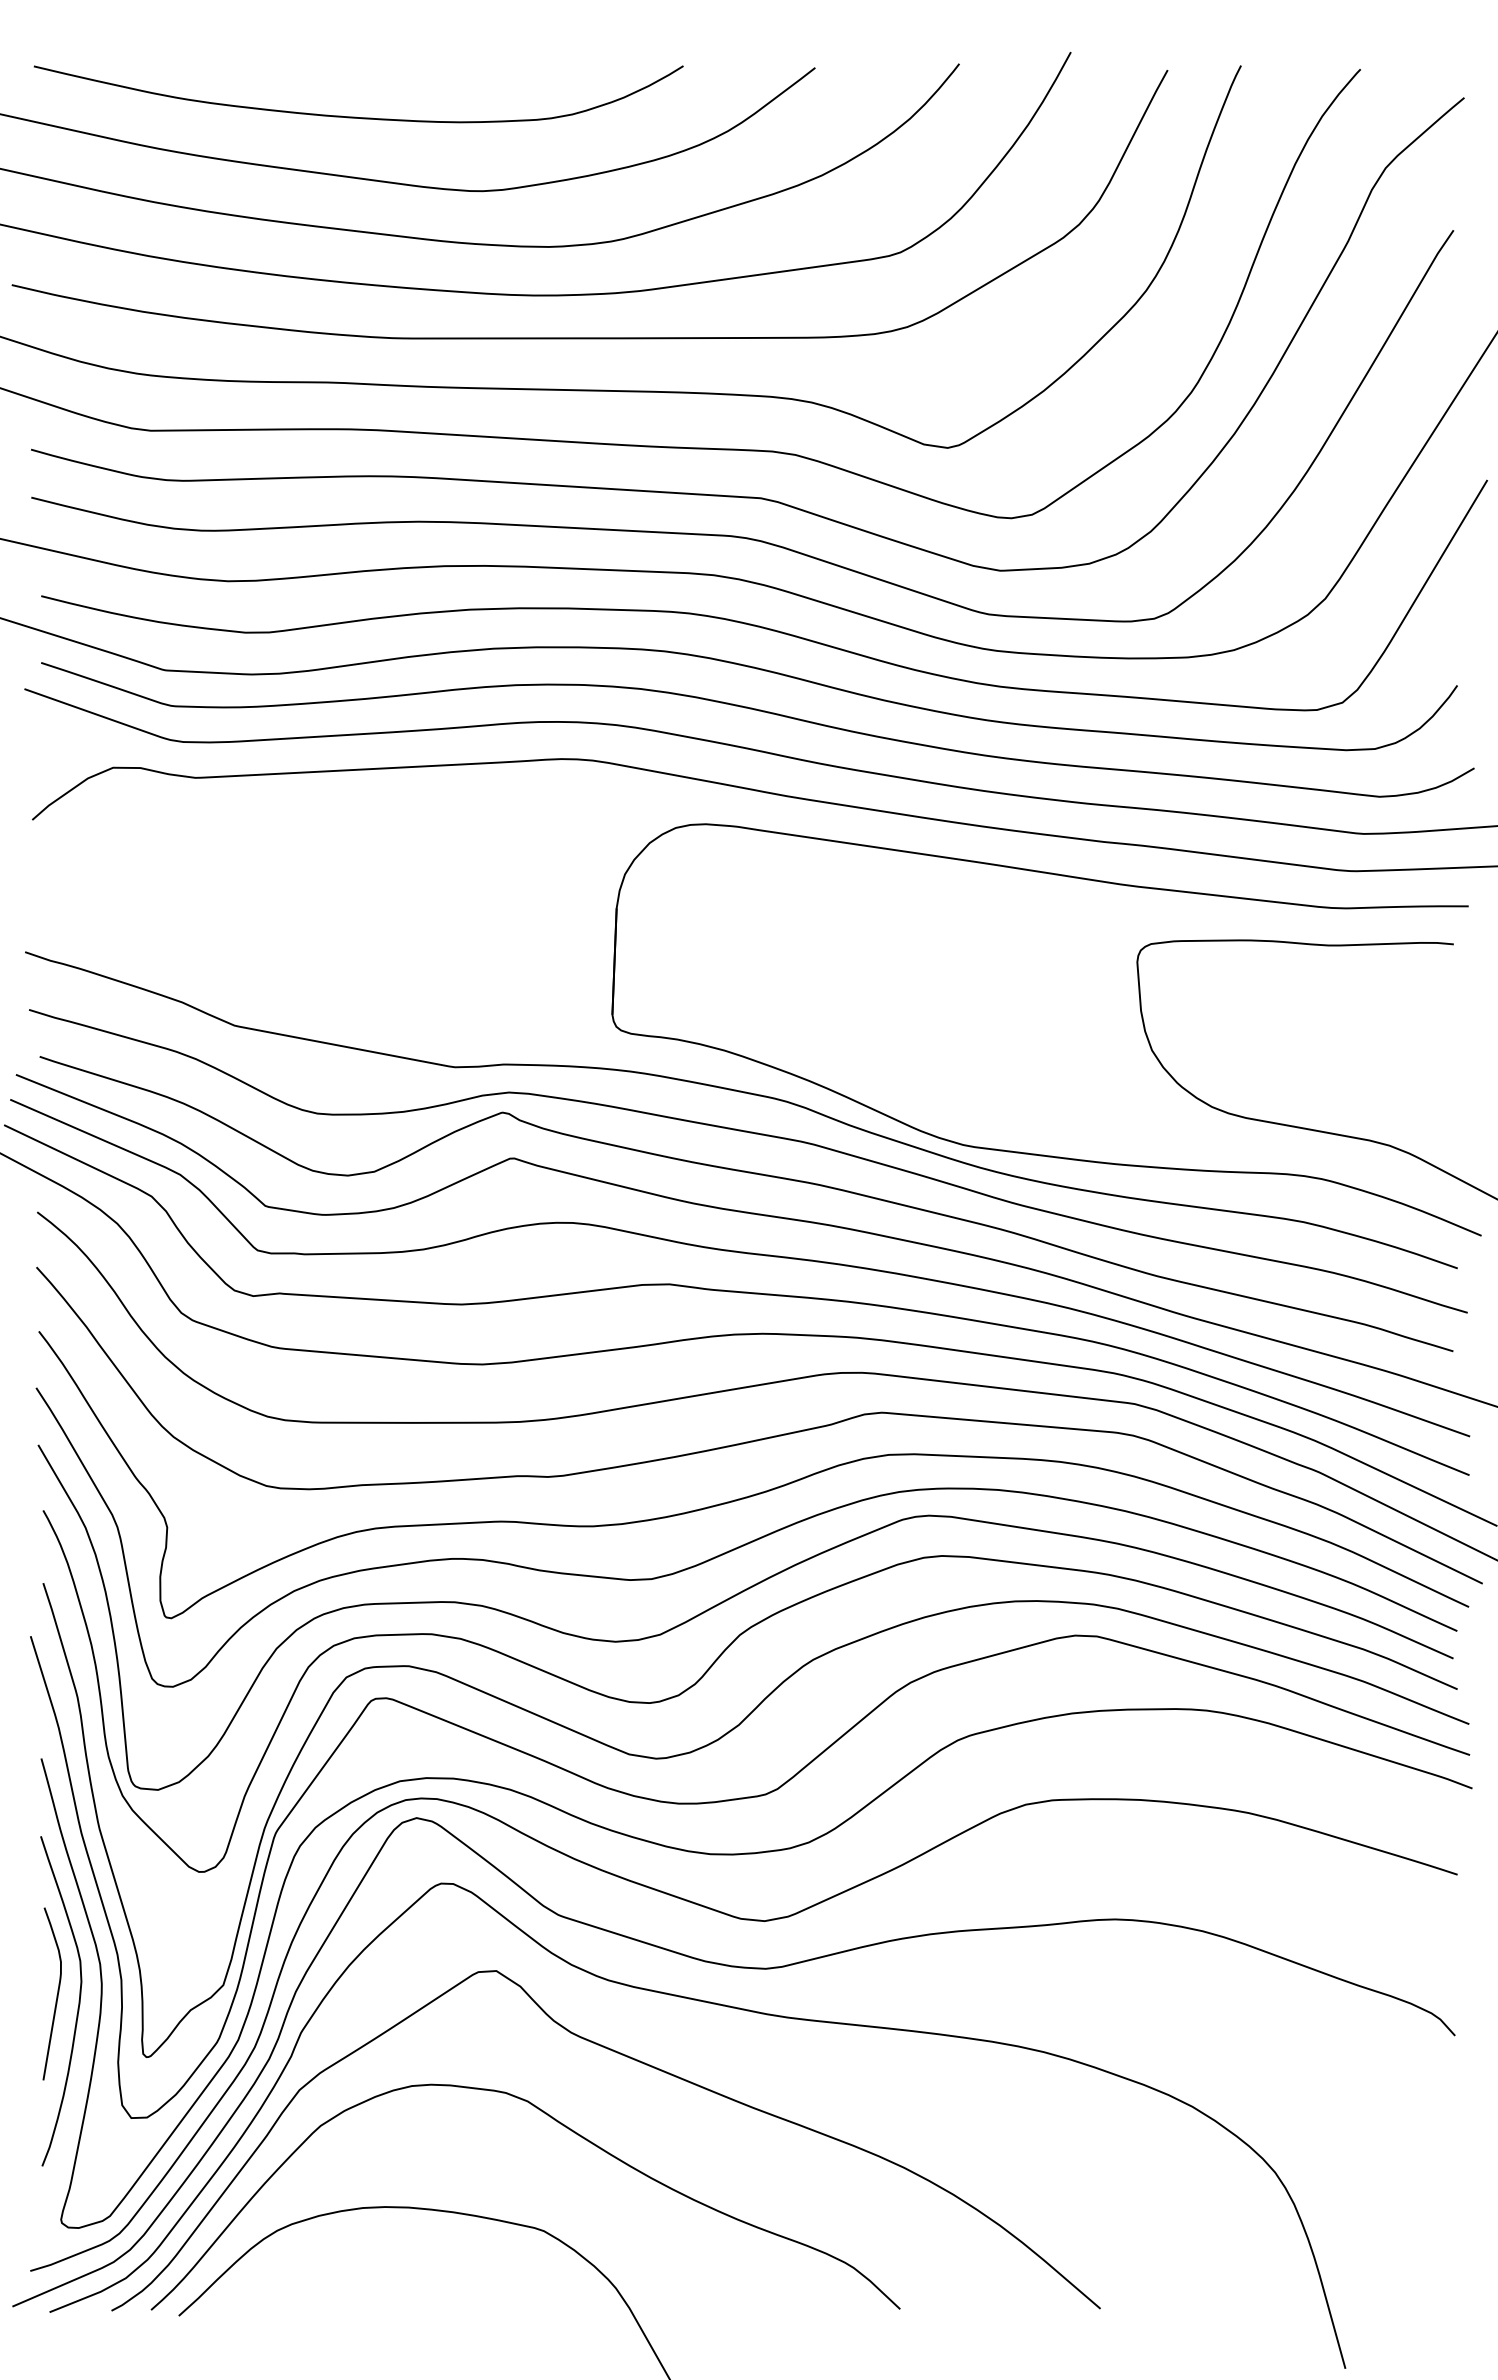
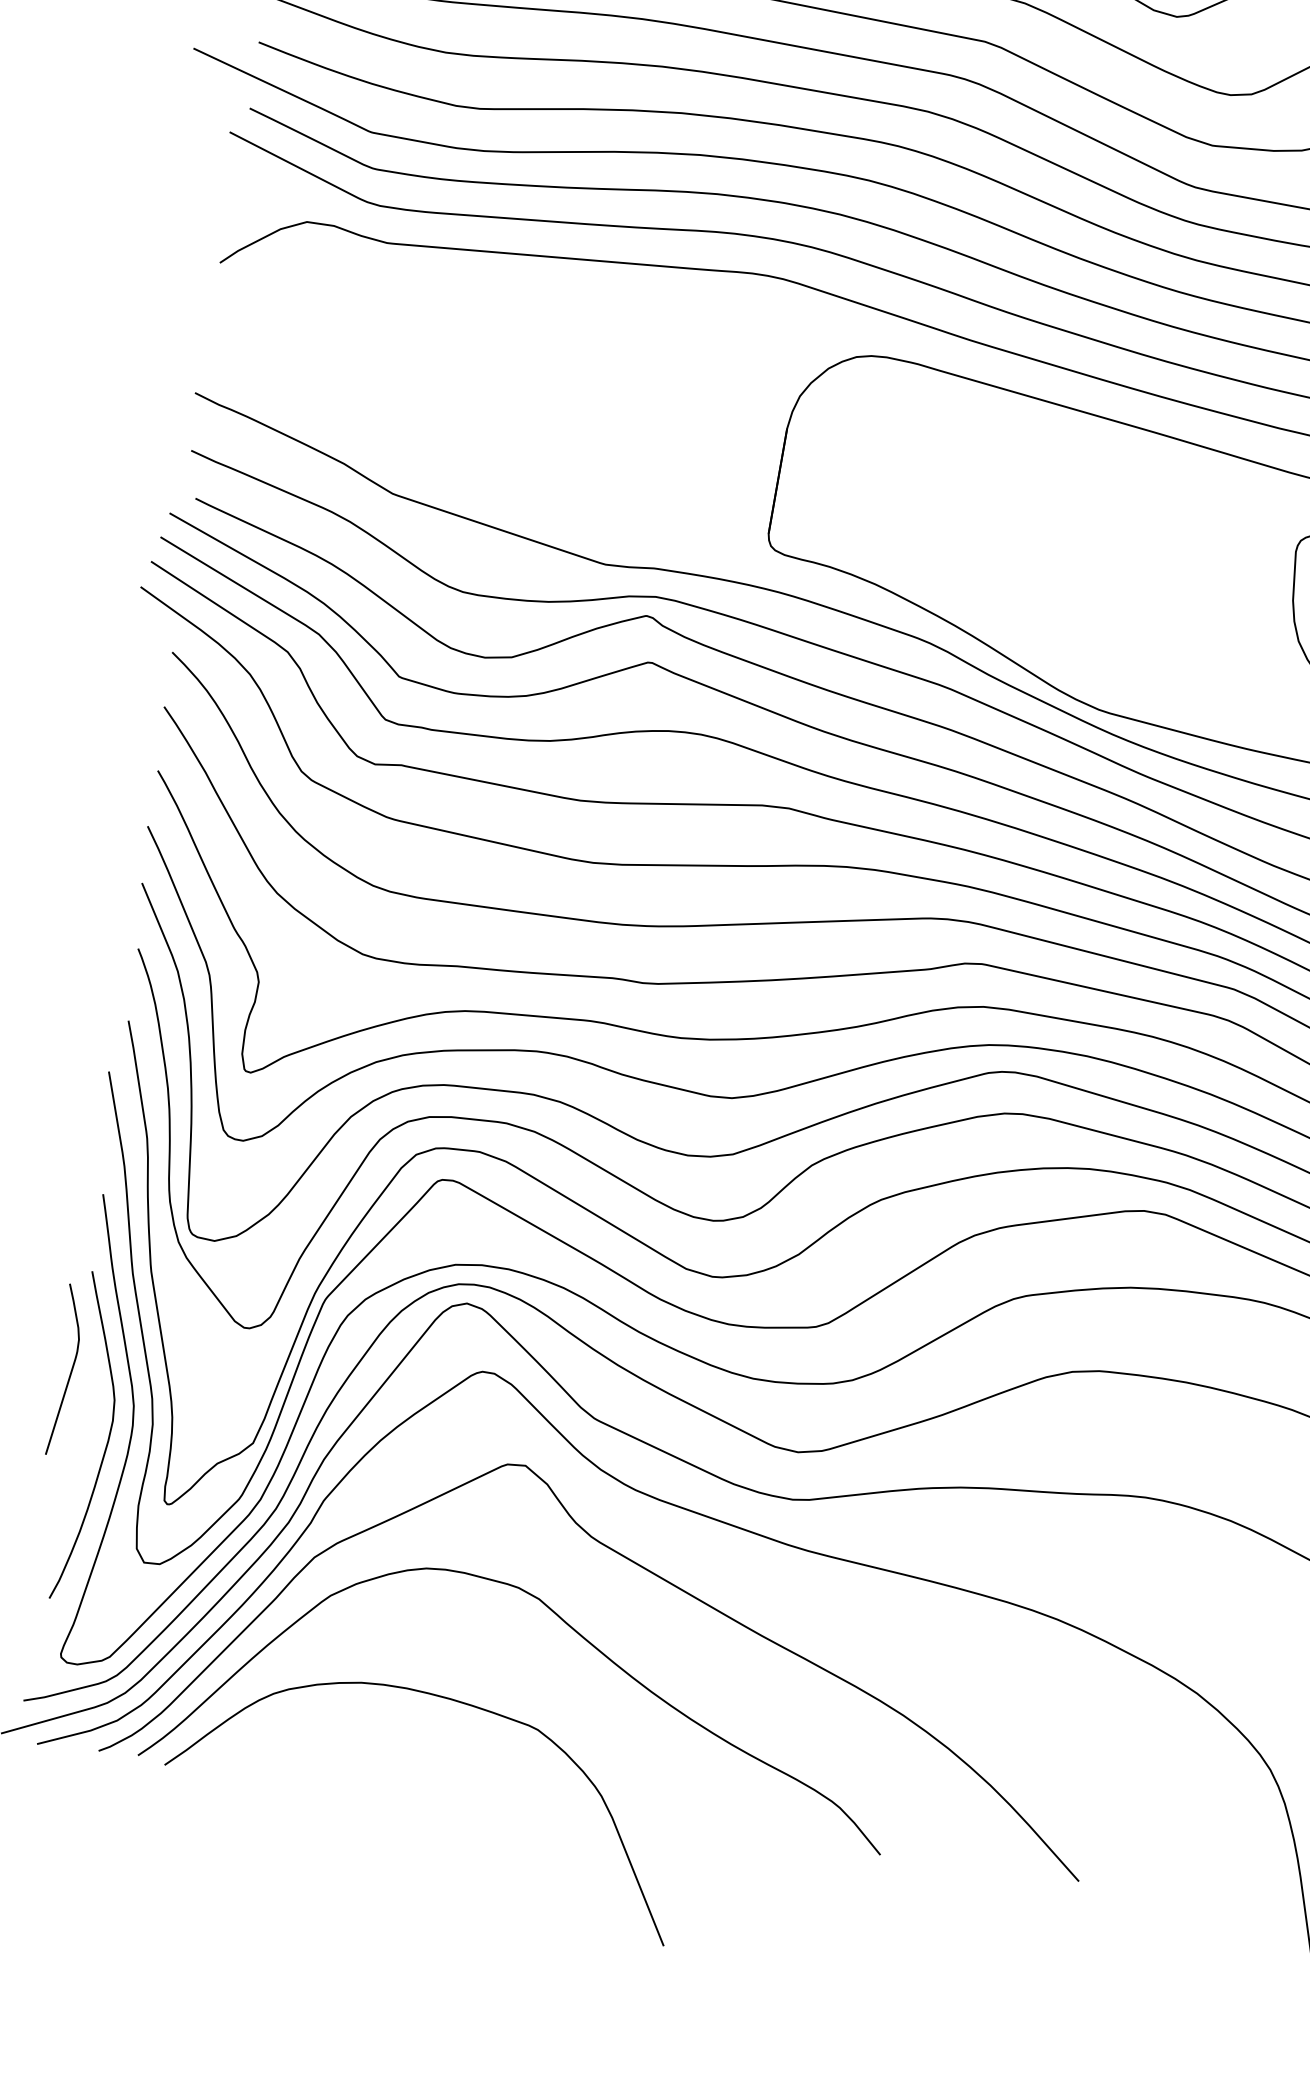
curve: (56, 1995) -> (70, 1372), moved

